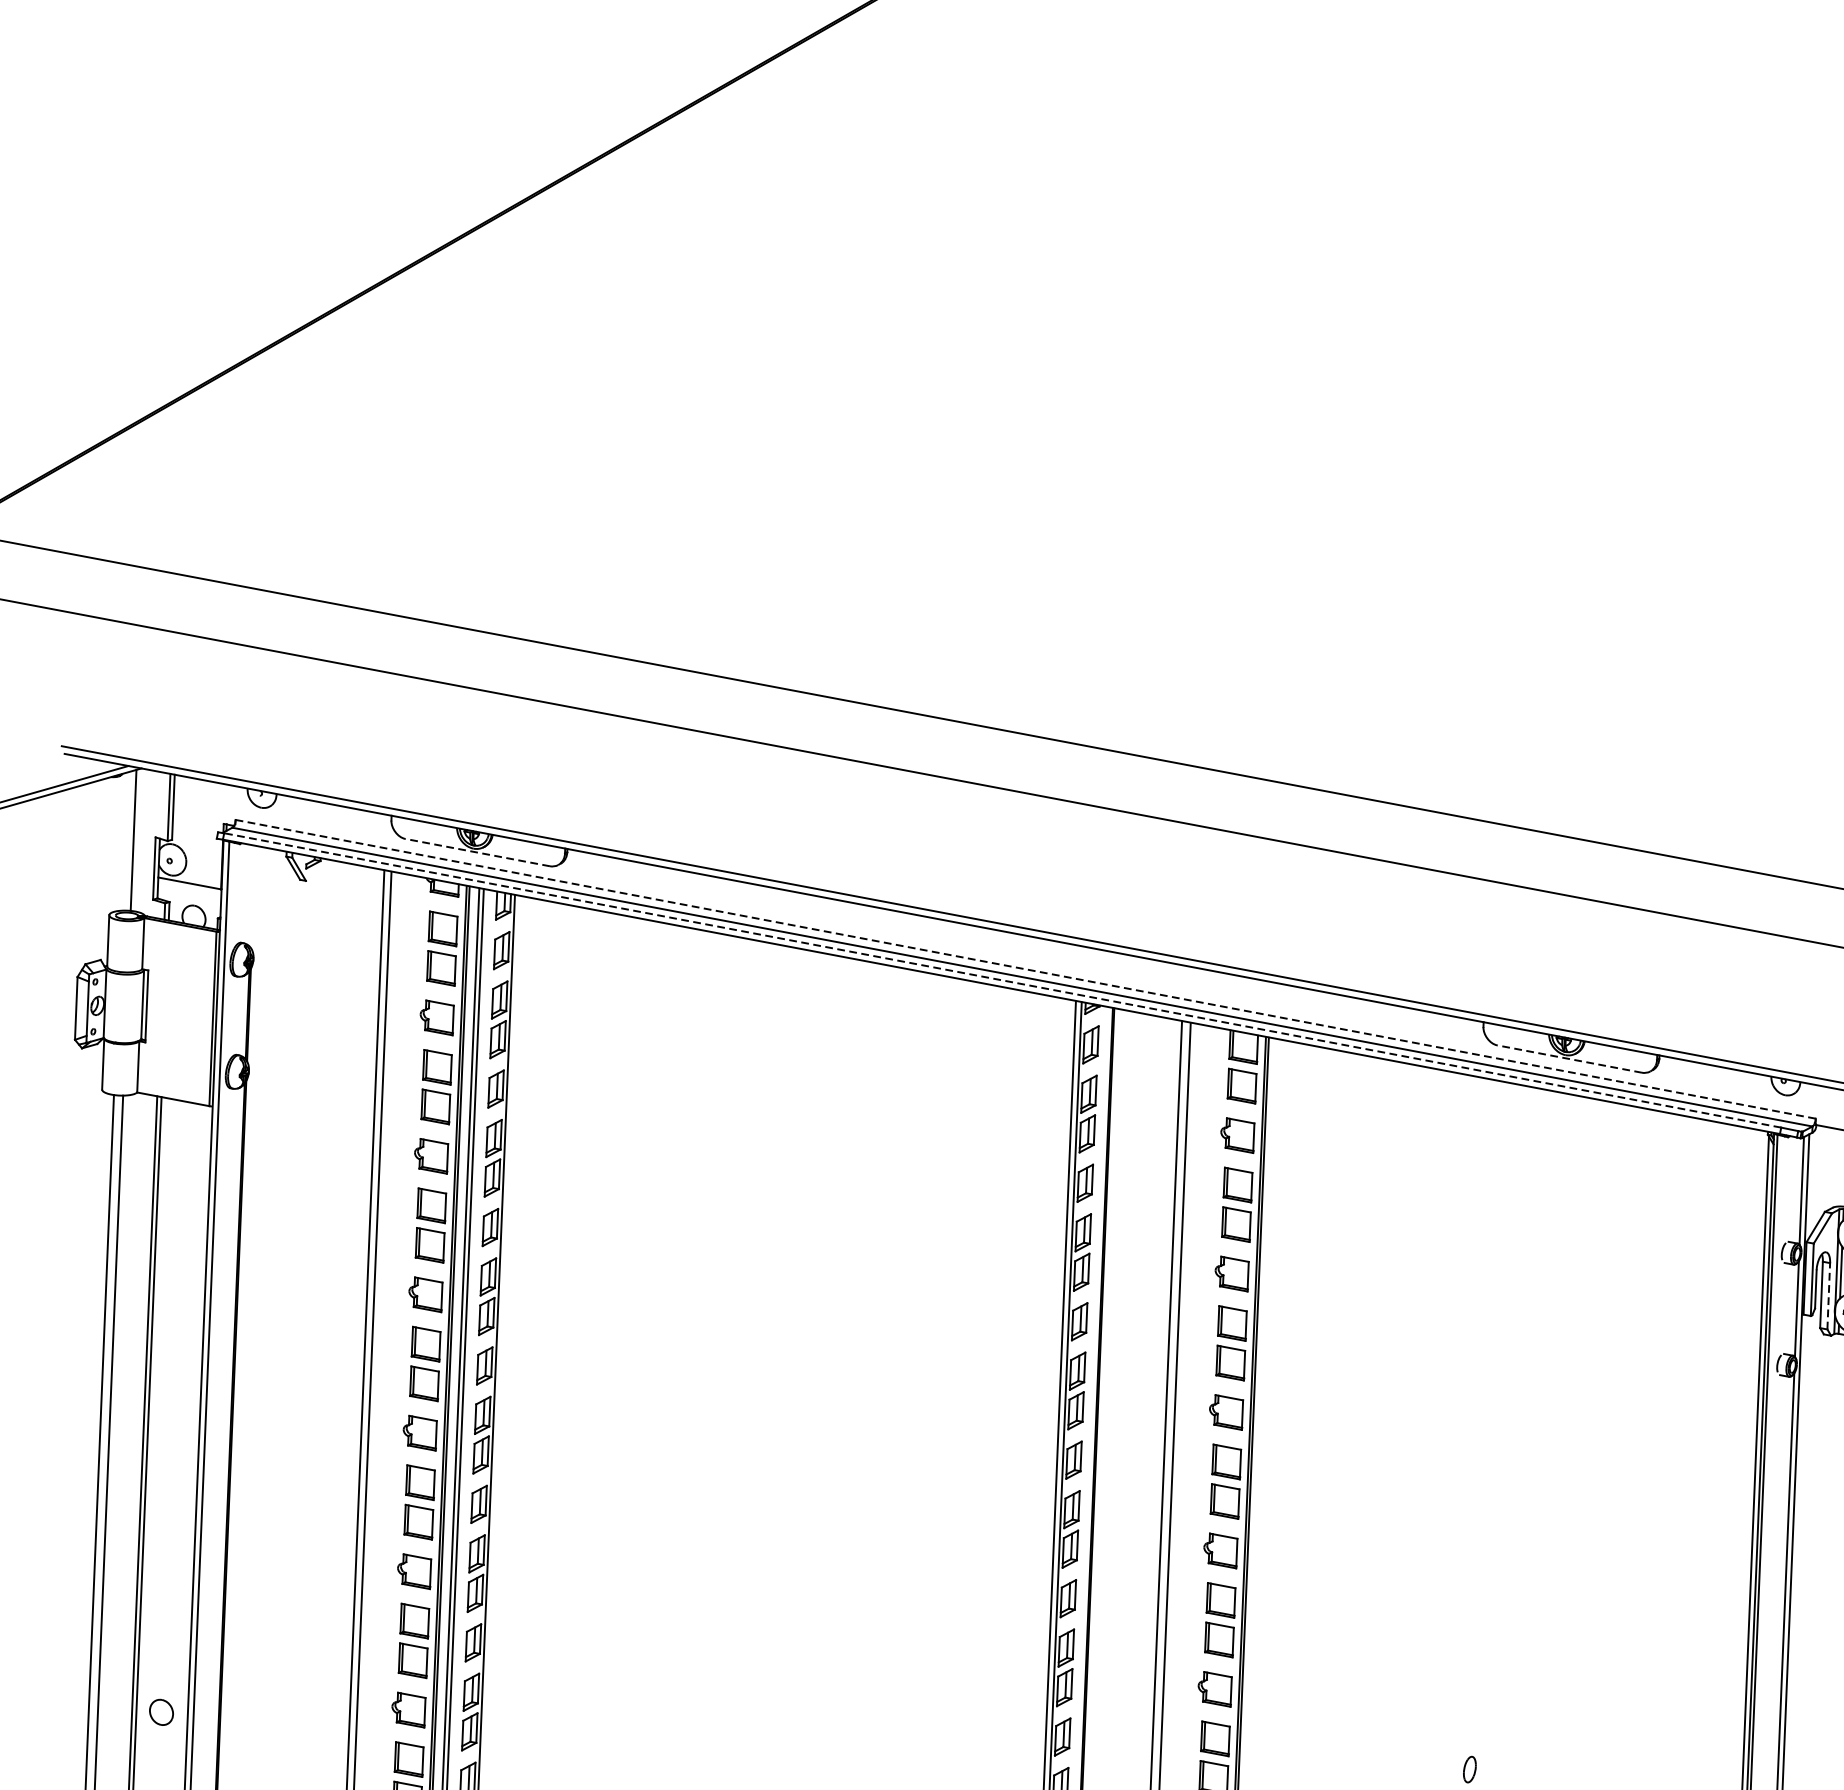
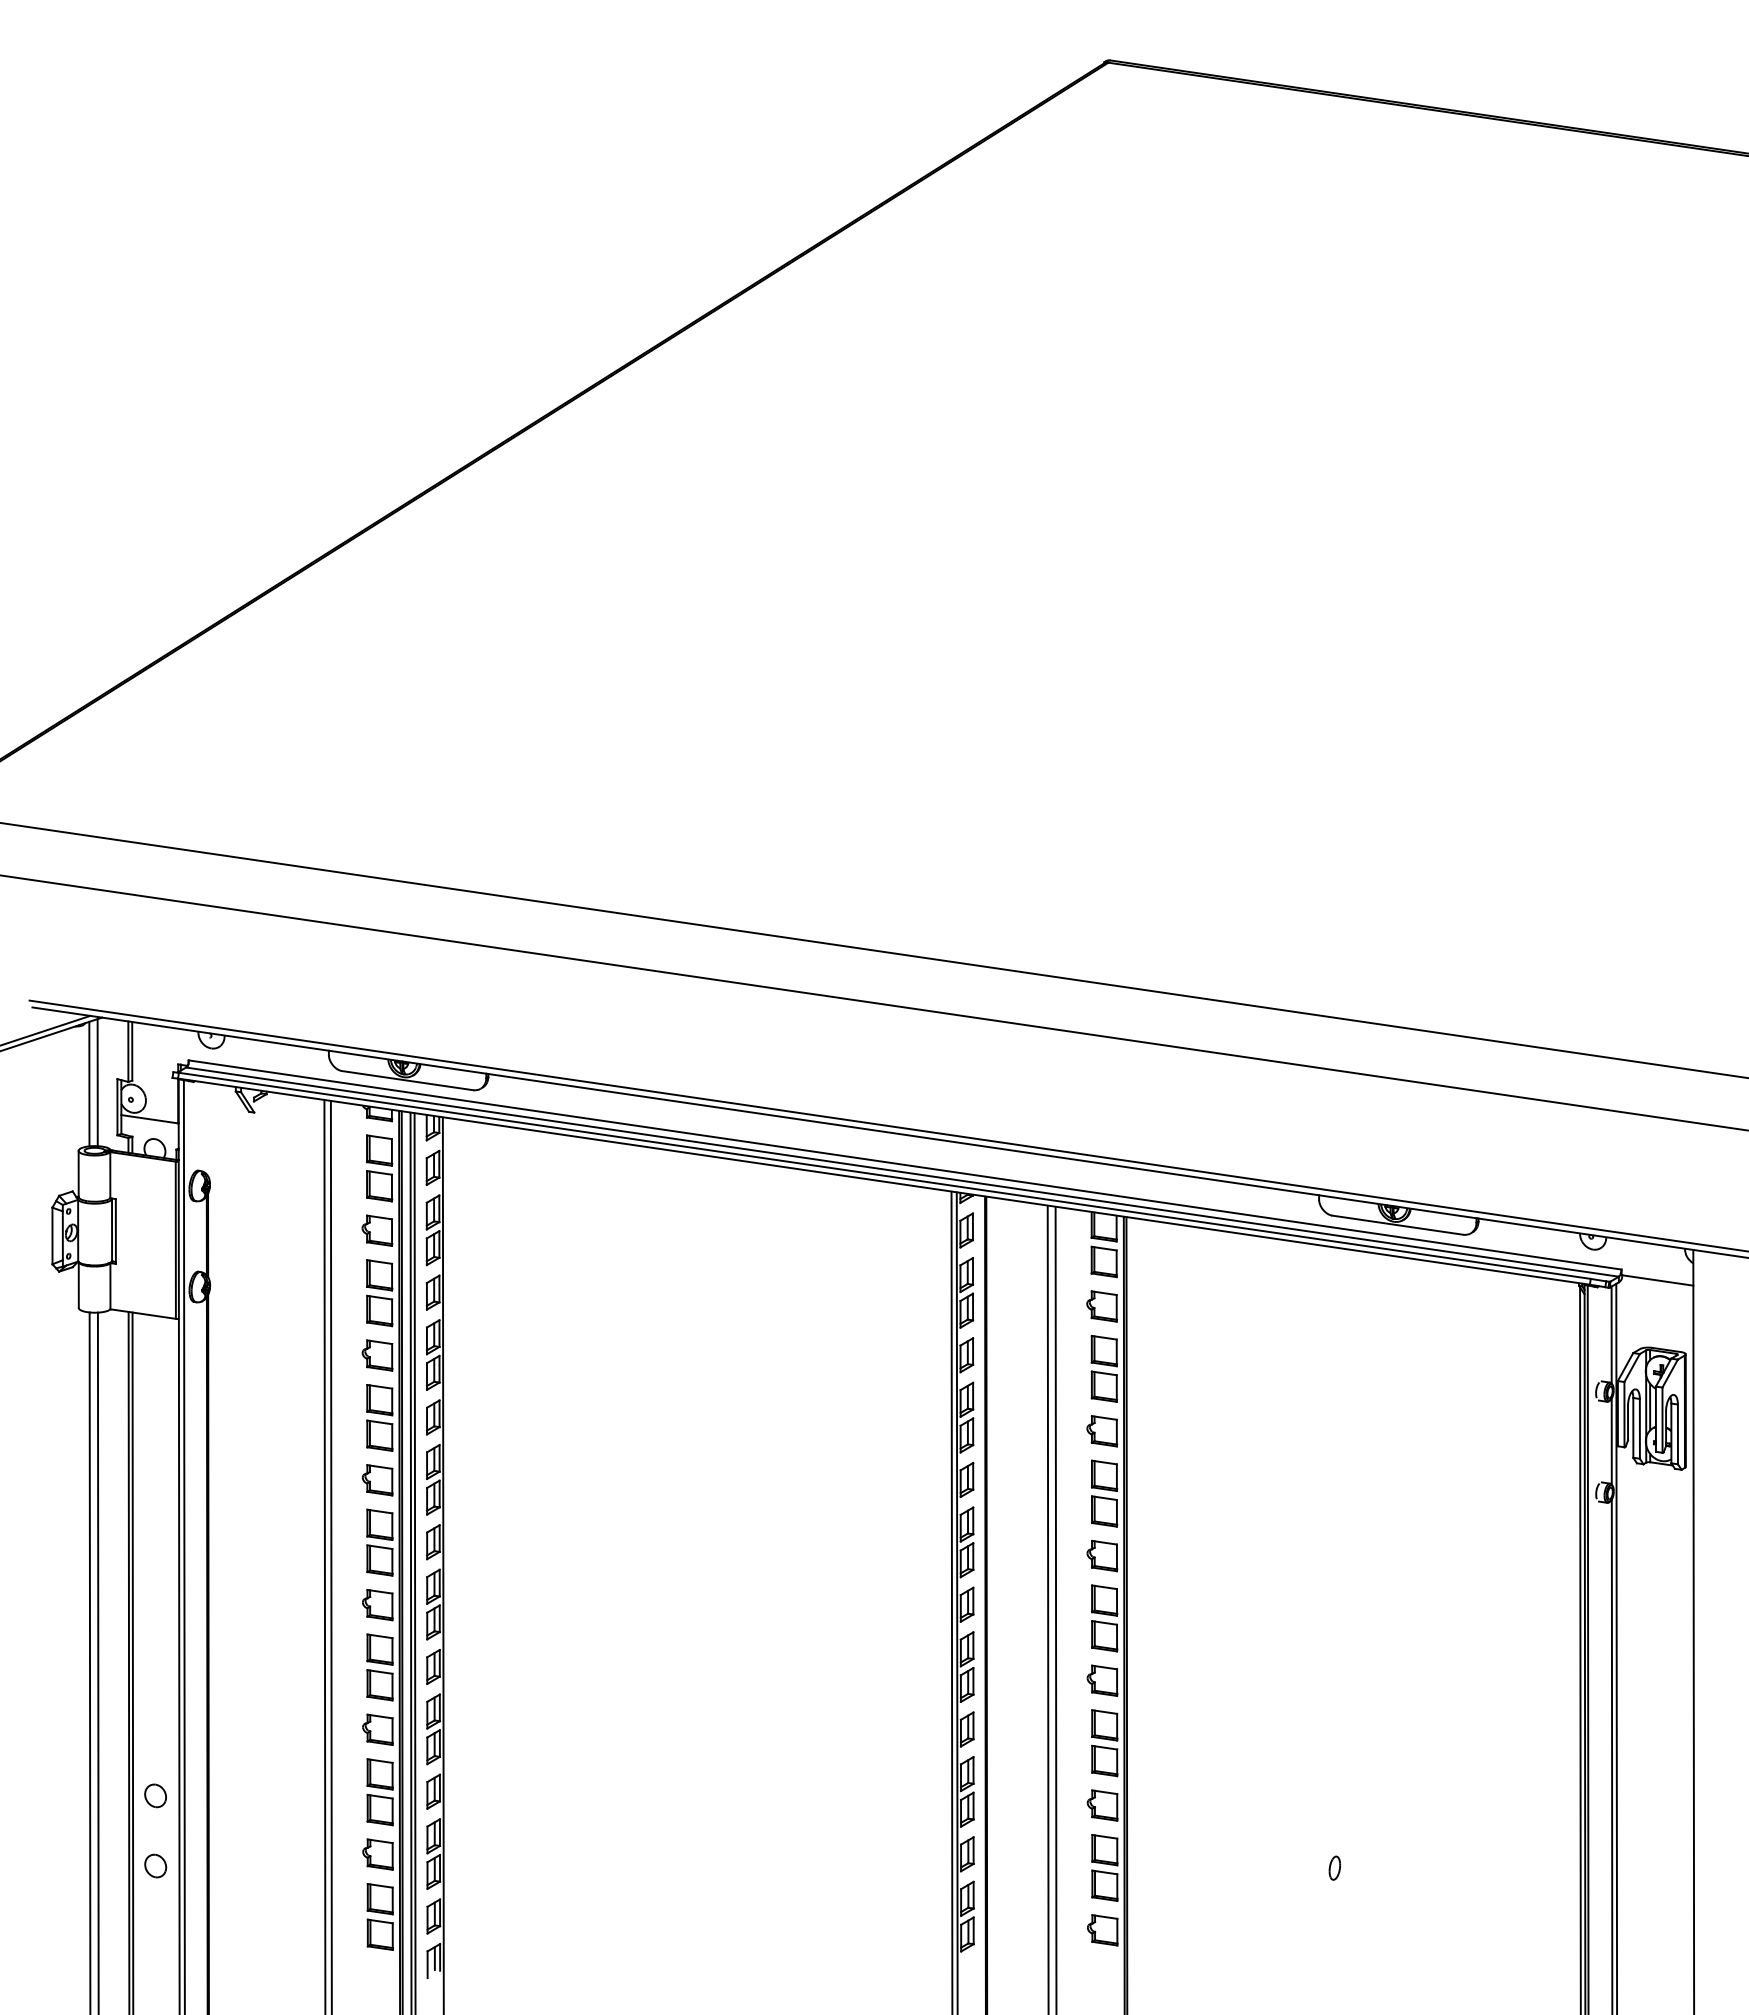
line: (124, 840) -> (89, 1083), added
line: (477, 852) -> (407, 1080), dashed -> solid
line: (1026, 969) -> (905, 1165), dashed -> solid
line: (1002, 980) -> (884, 1175), dashed -> solid
line: (1569, 1059) -> (1397, 1225), dashed -> solid
line: (1828, 1295) -> (1639, 1428), dashed -> solid
part: (164, 1634) -> (155, 1795), added

